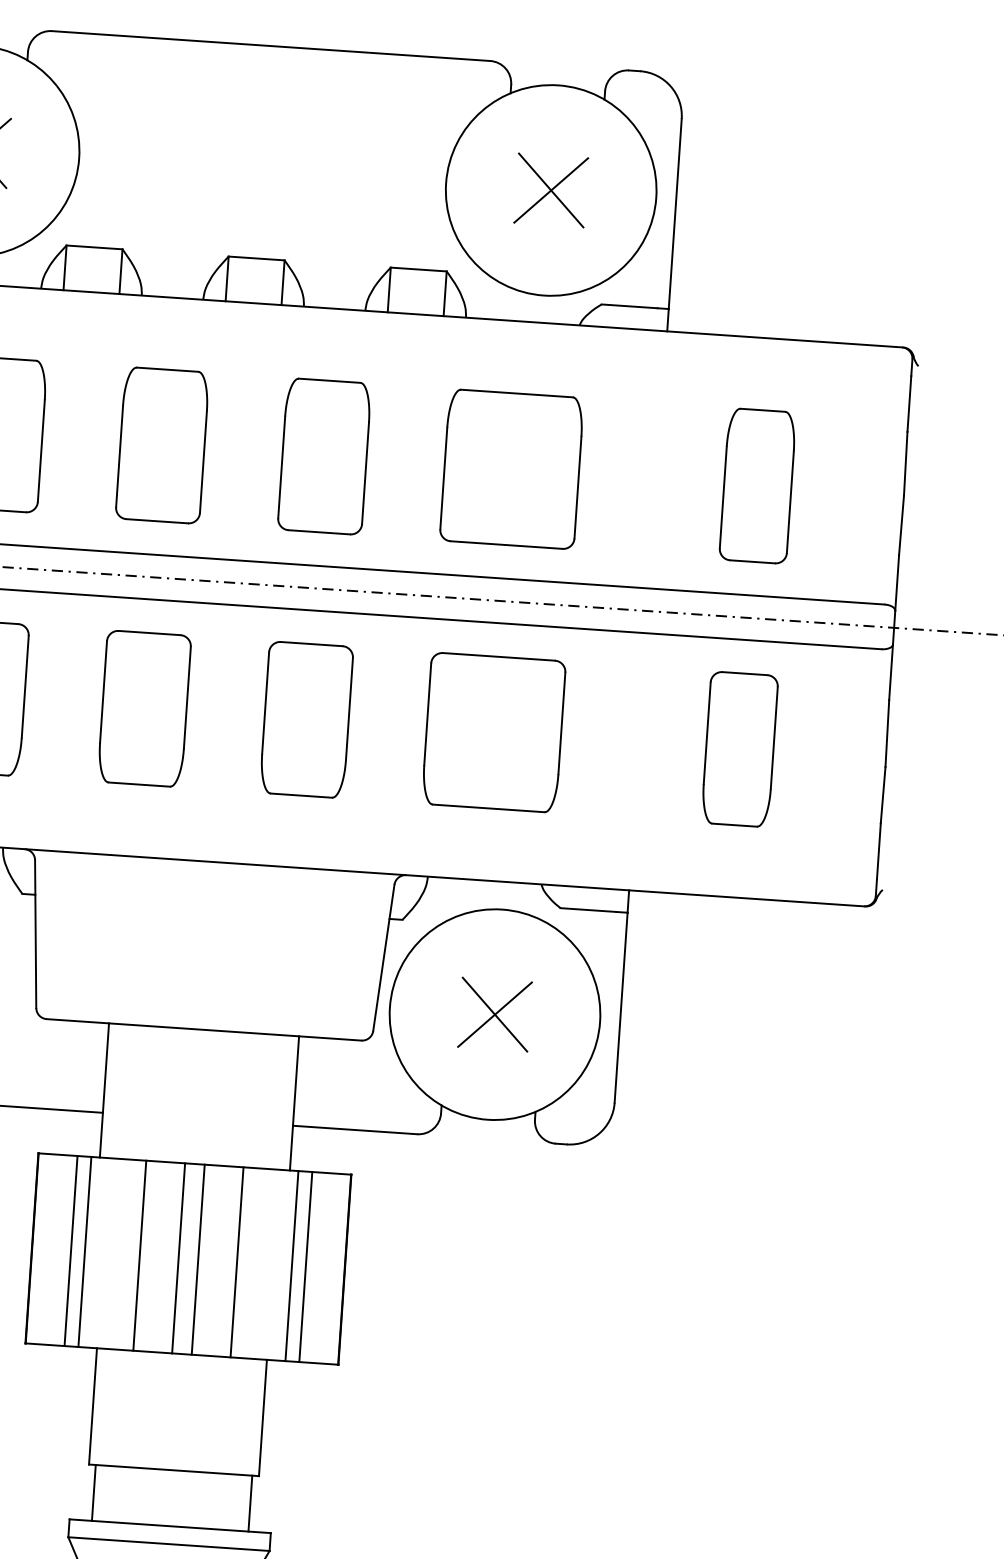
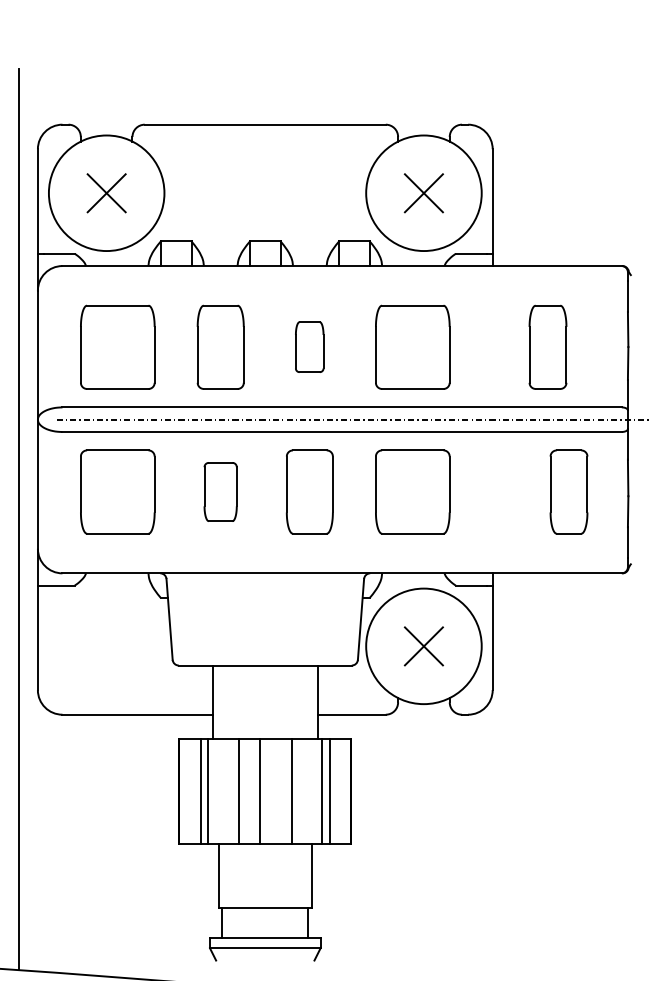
part: (324, 455) -> (309, 346), size x0.6
part: (144, 707) -> (220, 491), size x0.7
part: (738, 748) -> (568, 491), moved
line: (197, 1259) -> (270, 791), removed

